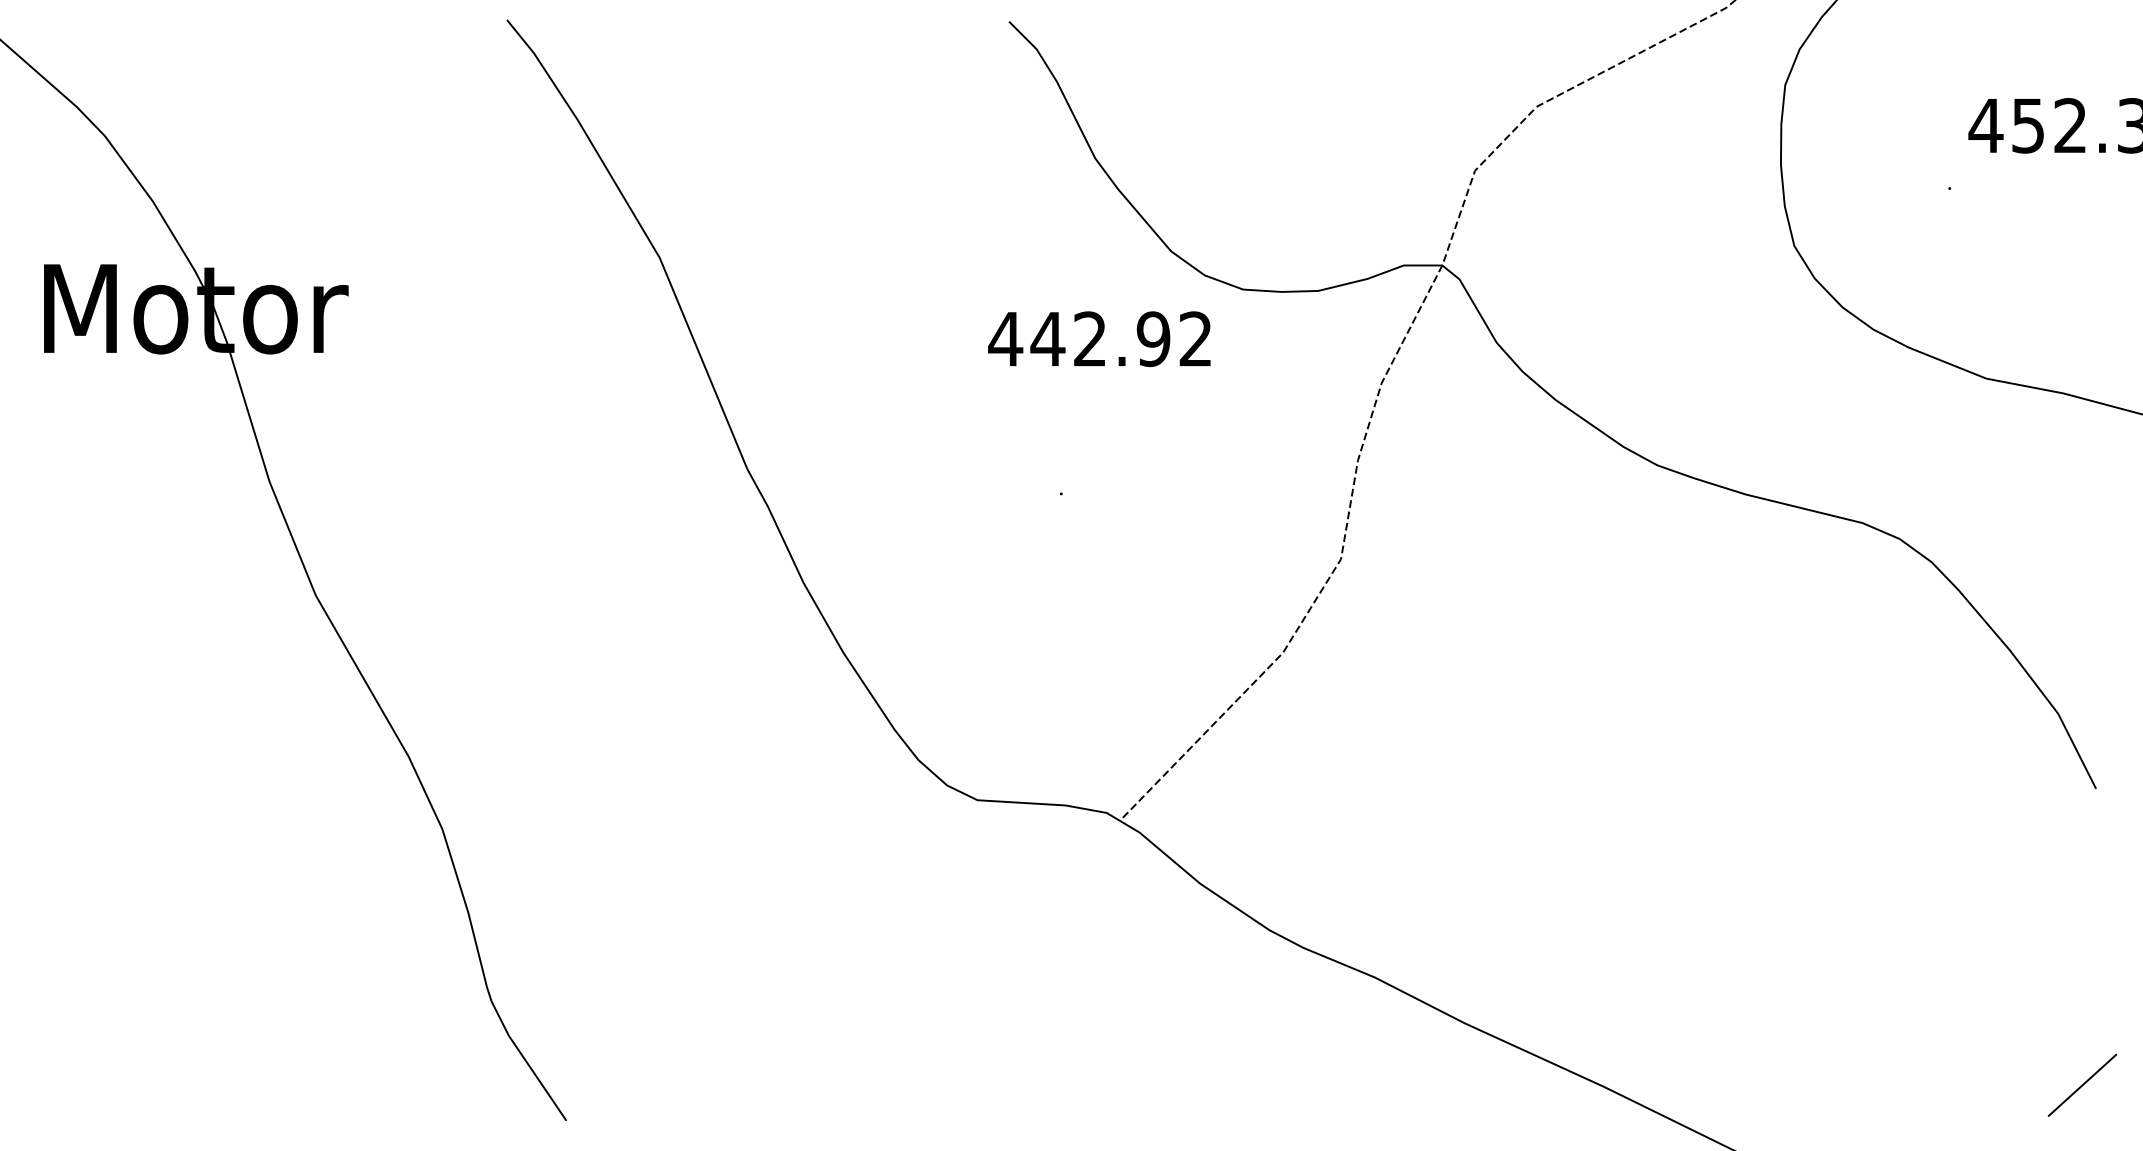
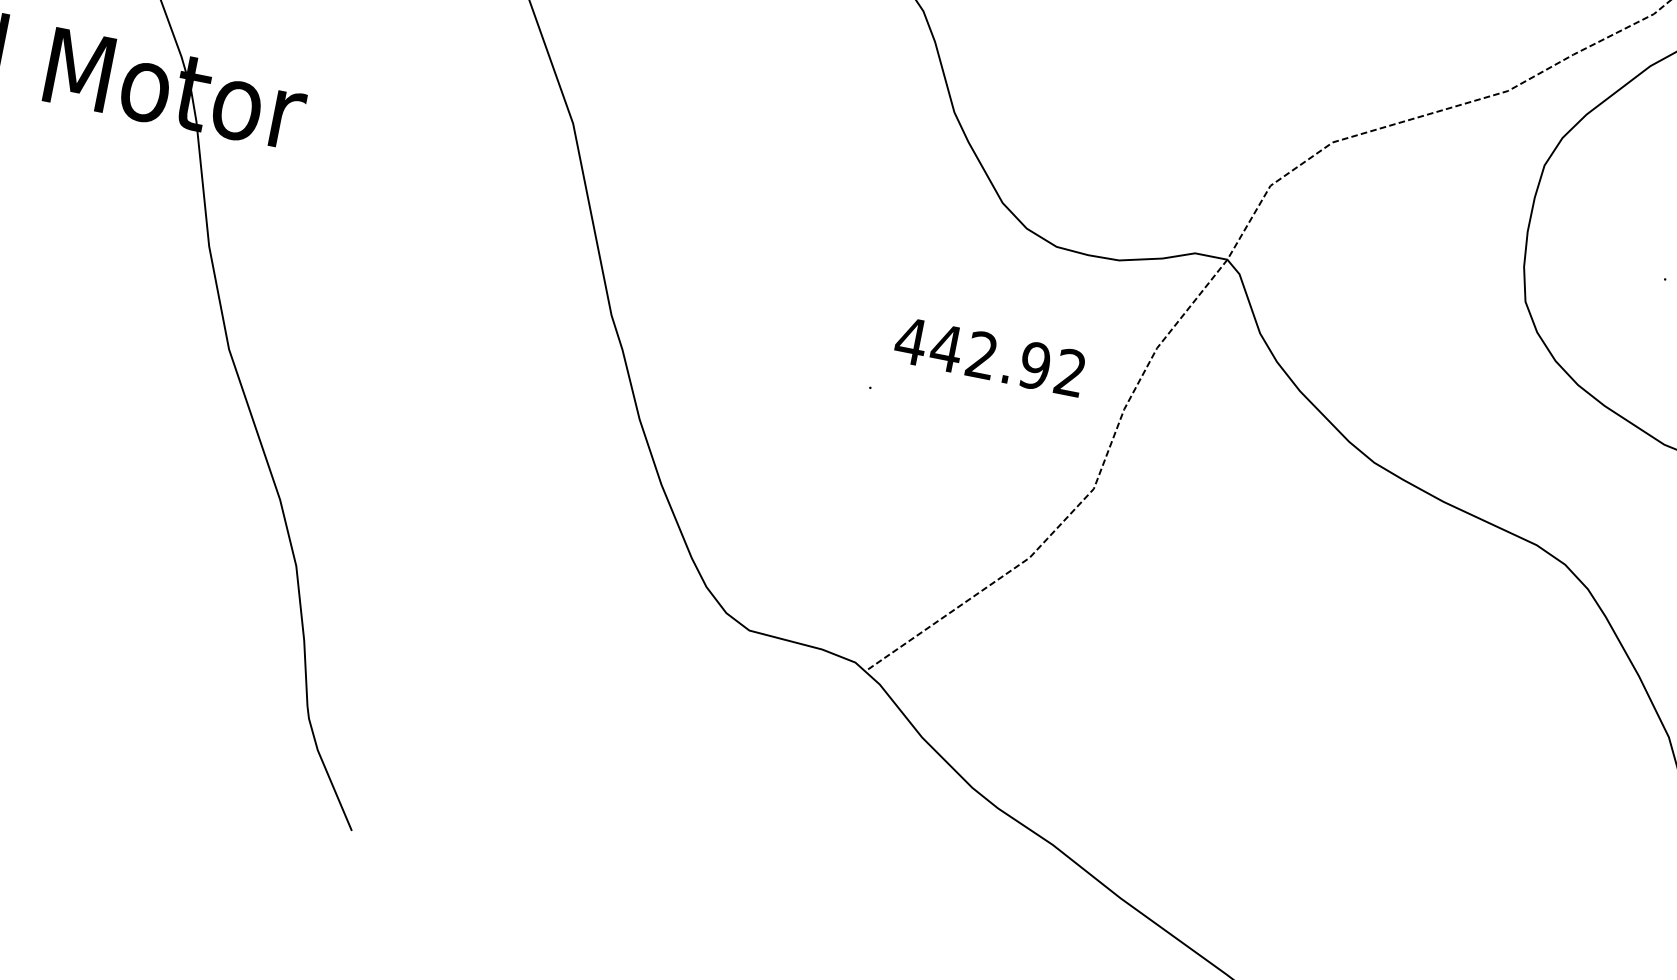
text: (1099, 339) -> (989, 357), moved

